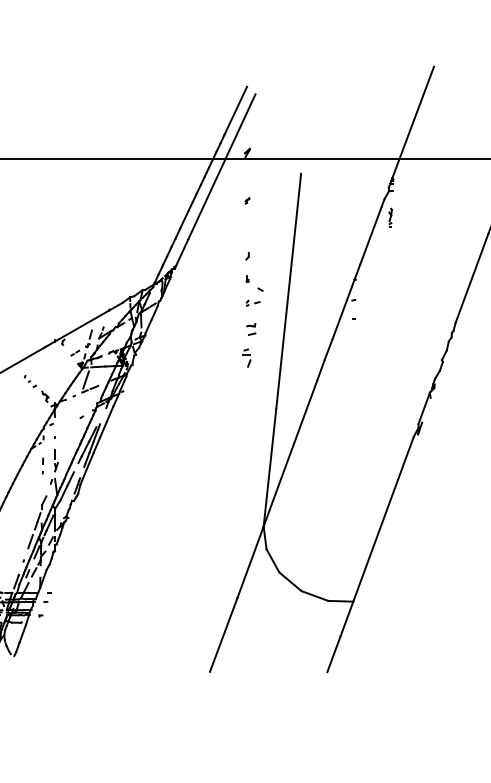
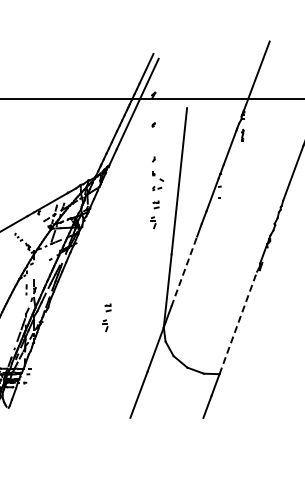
line: (296, 436) -> (184, 271), solid -> dashed
part: (171, 510) -> (106, 317), added
line: (383, 518) -> (238, 322), solid -> dashed

